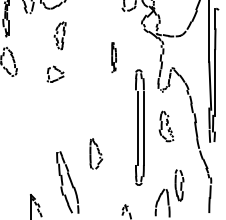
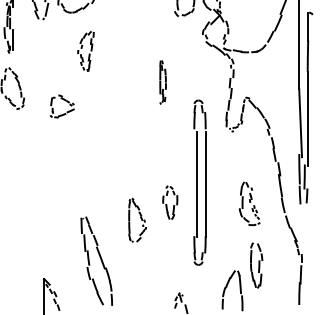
part: (55, 73) -> (62, 105), moved
part: (166, 126) -> (249, 203), moved
part: (118, 141) -> (169, 202), added

